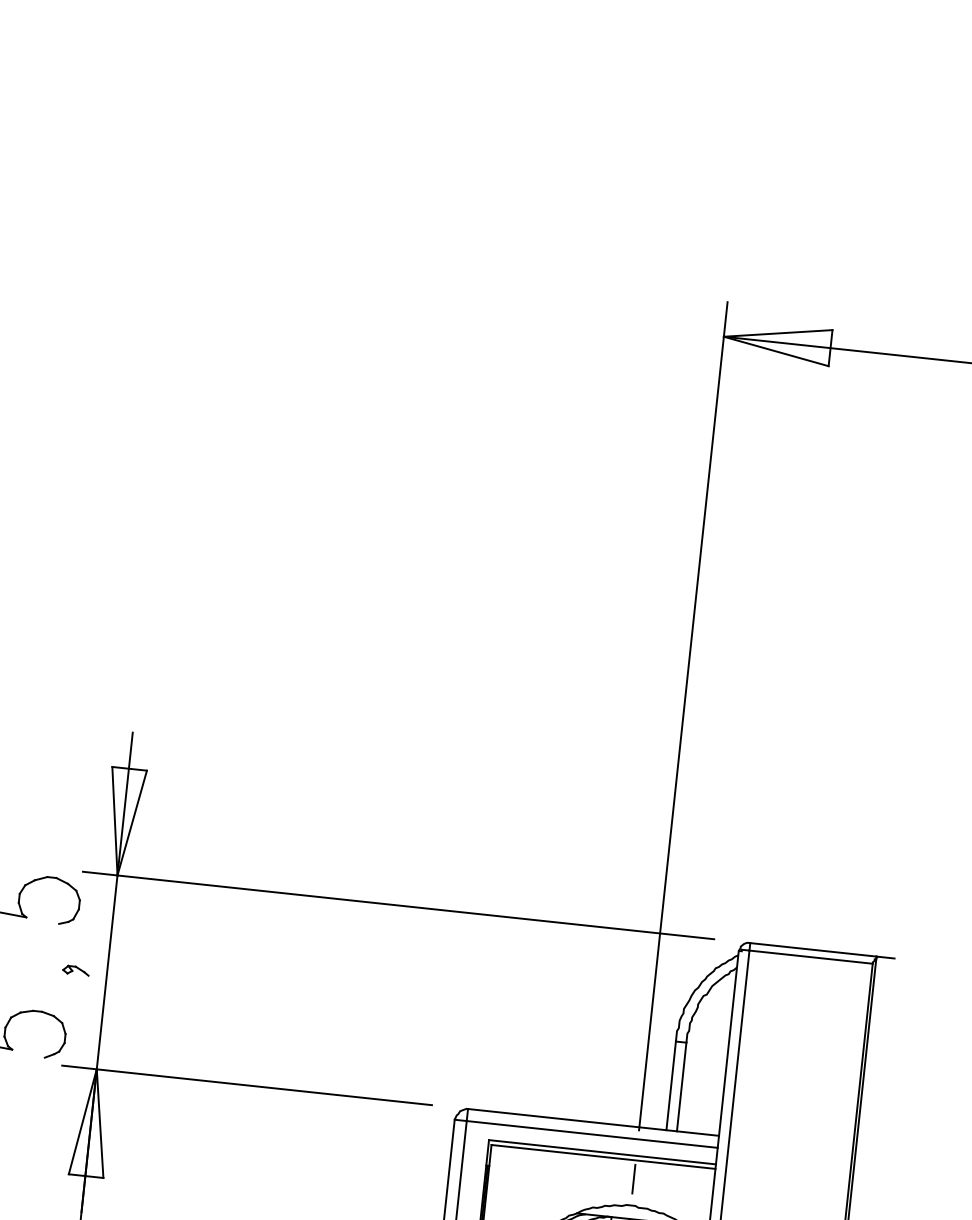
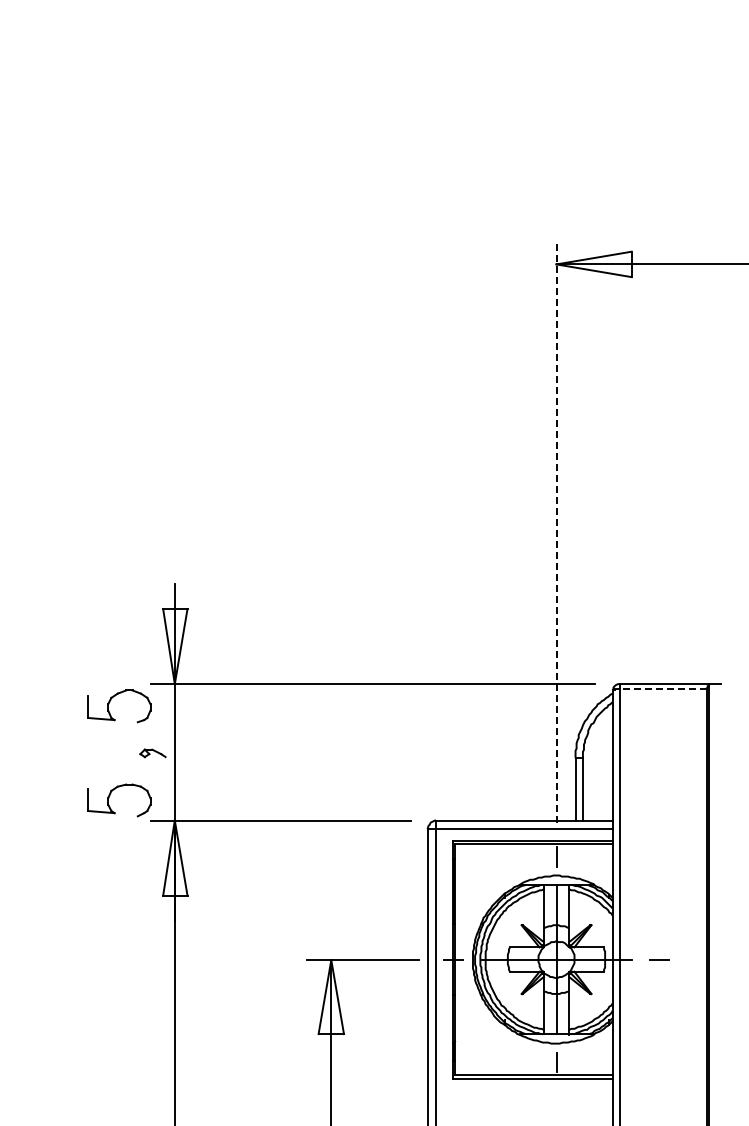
line: (683, 714) -> (556, 530), solid -> dashed
line: (809, 957) -> (662, 689), solid -> dashed
part: (76, 970) -> (153, 753), size x1.4

